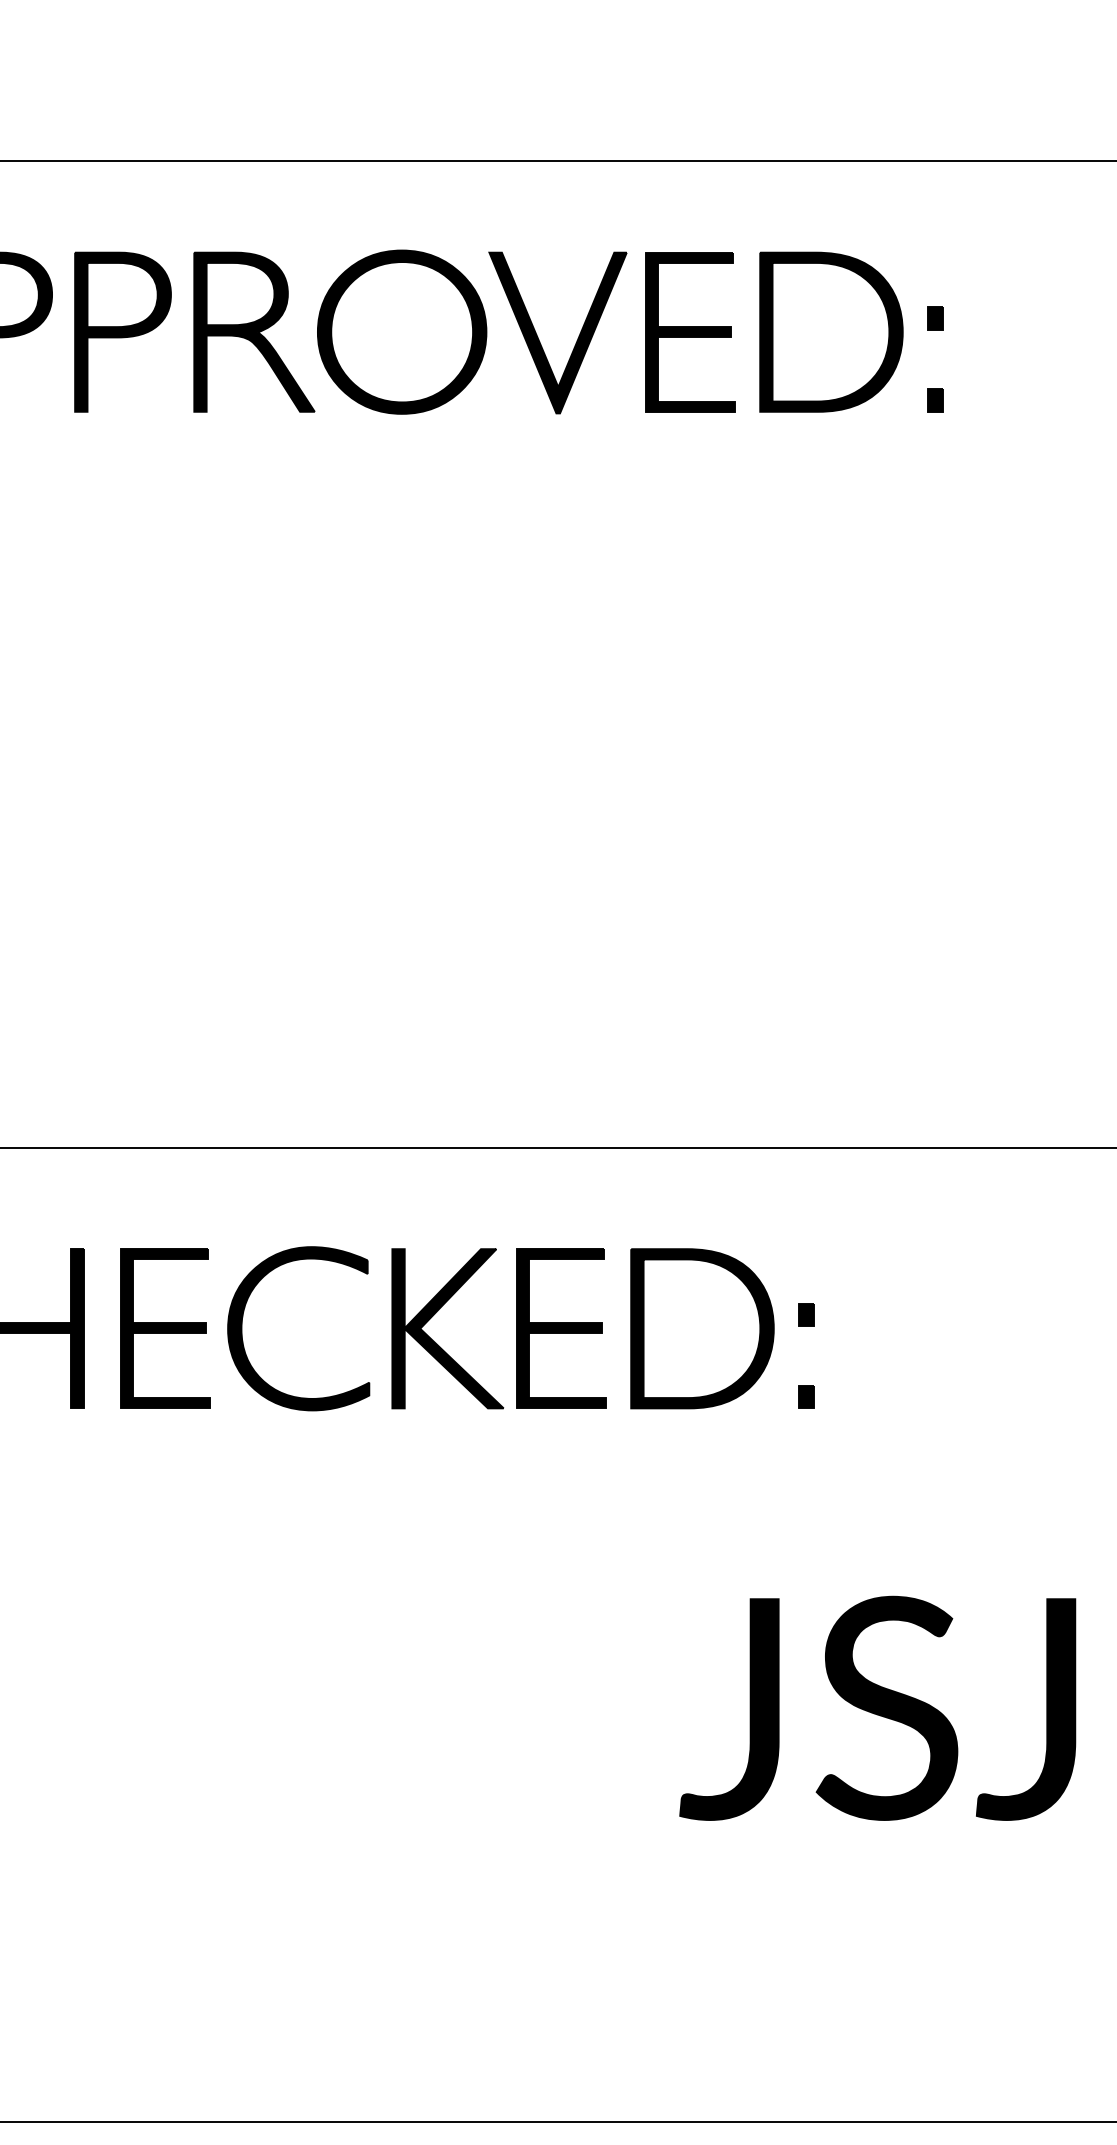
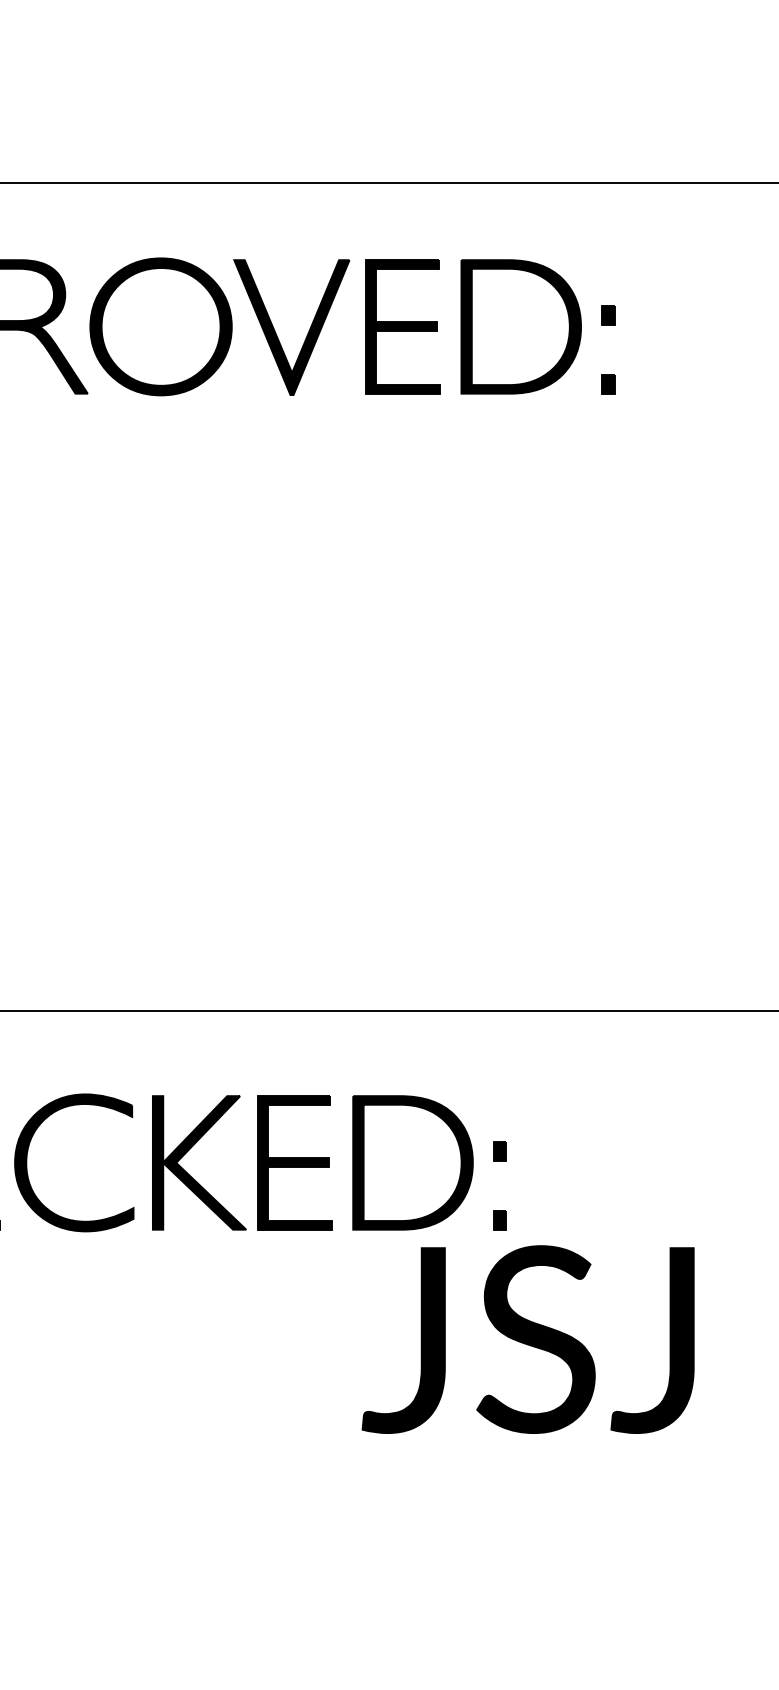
text: (877, 1707) -> (527, 1338), moved

